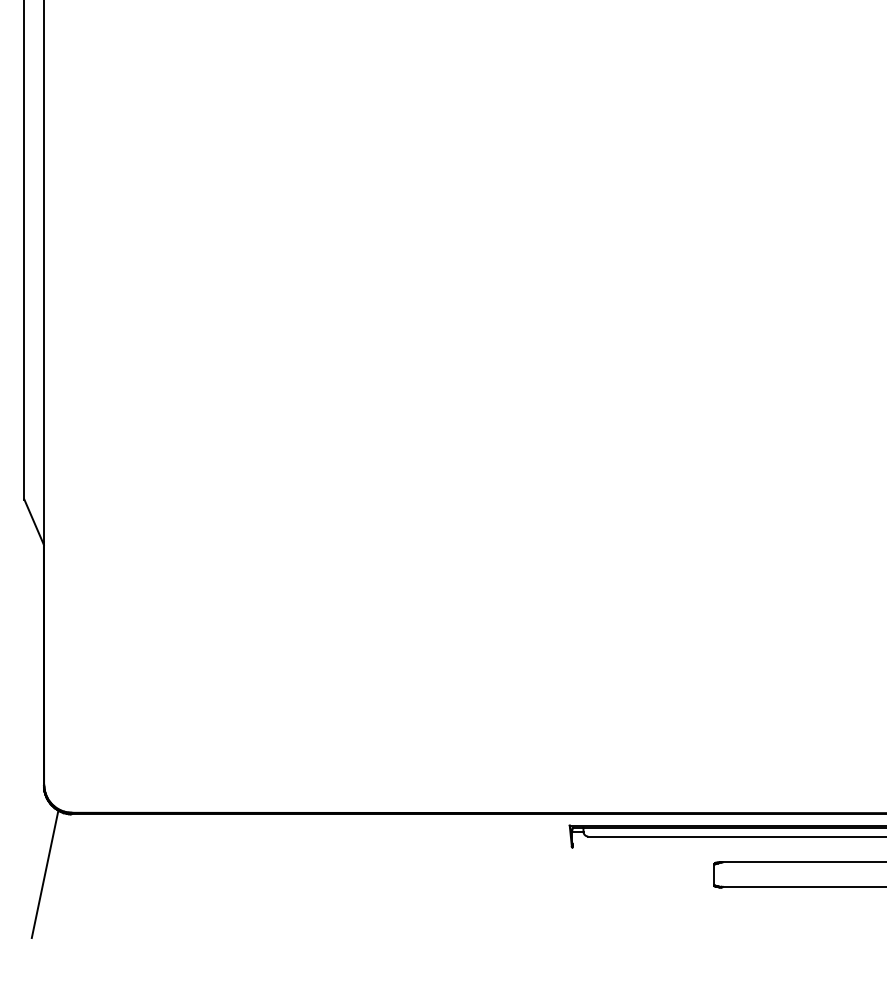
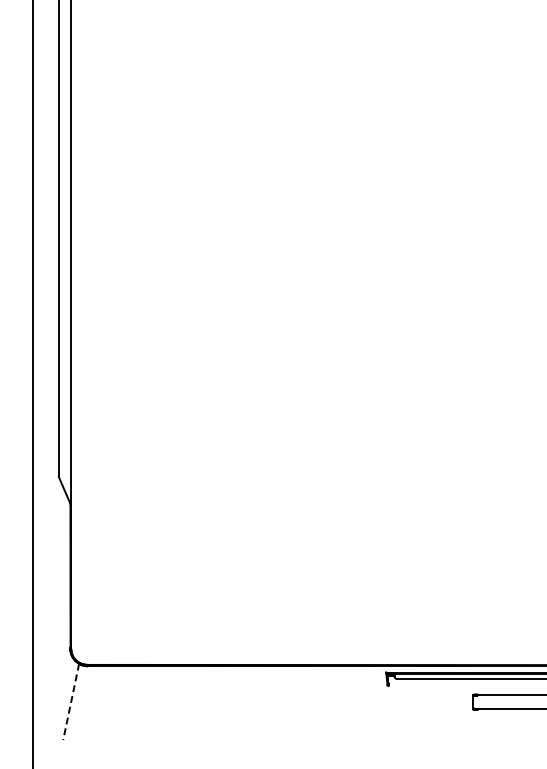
line: (45, 875) -> (71, 702), solid -> dashed

